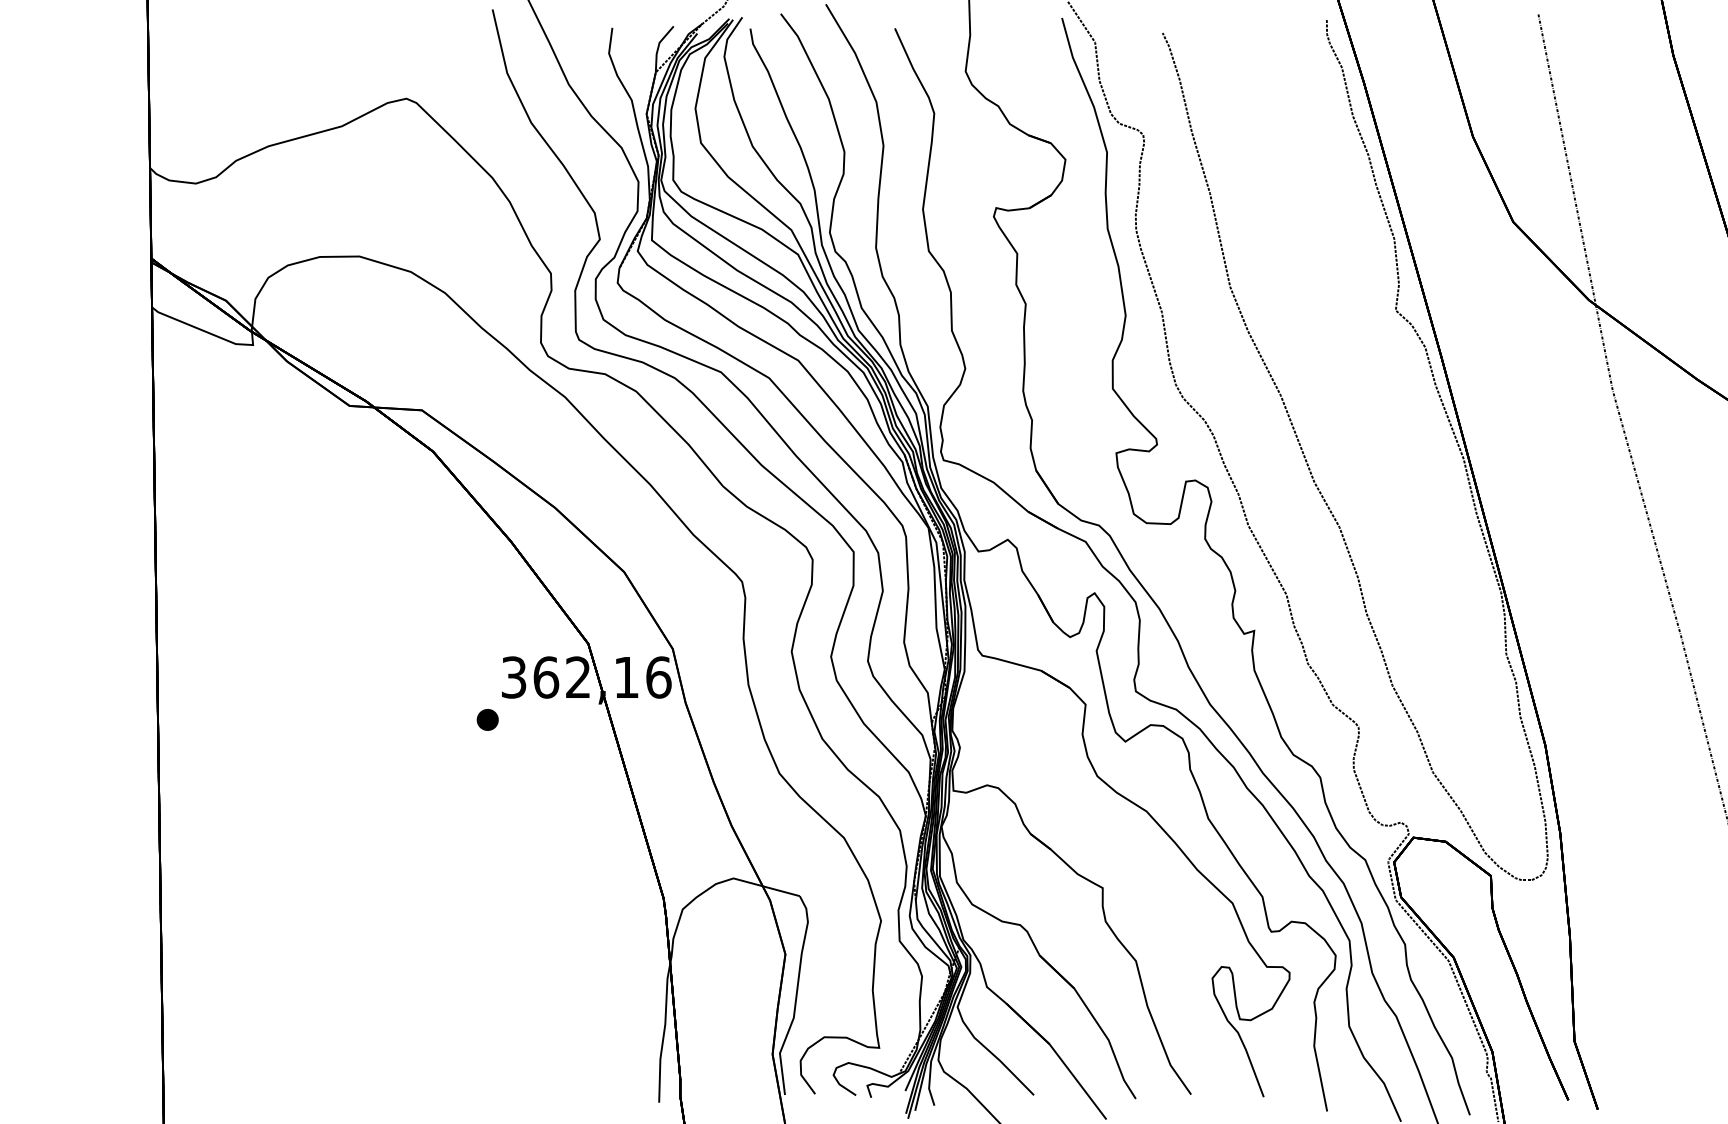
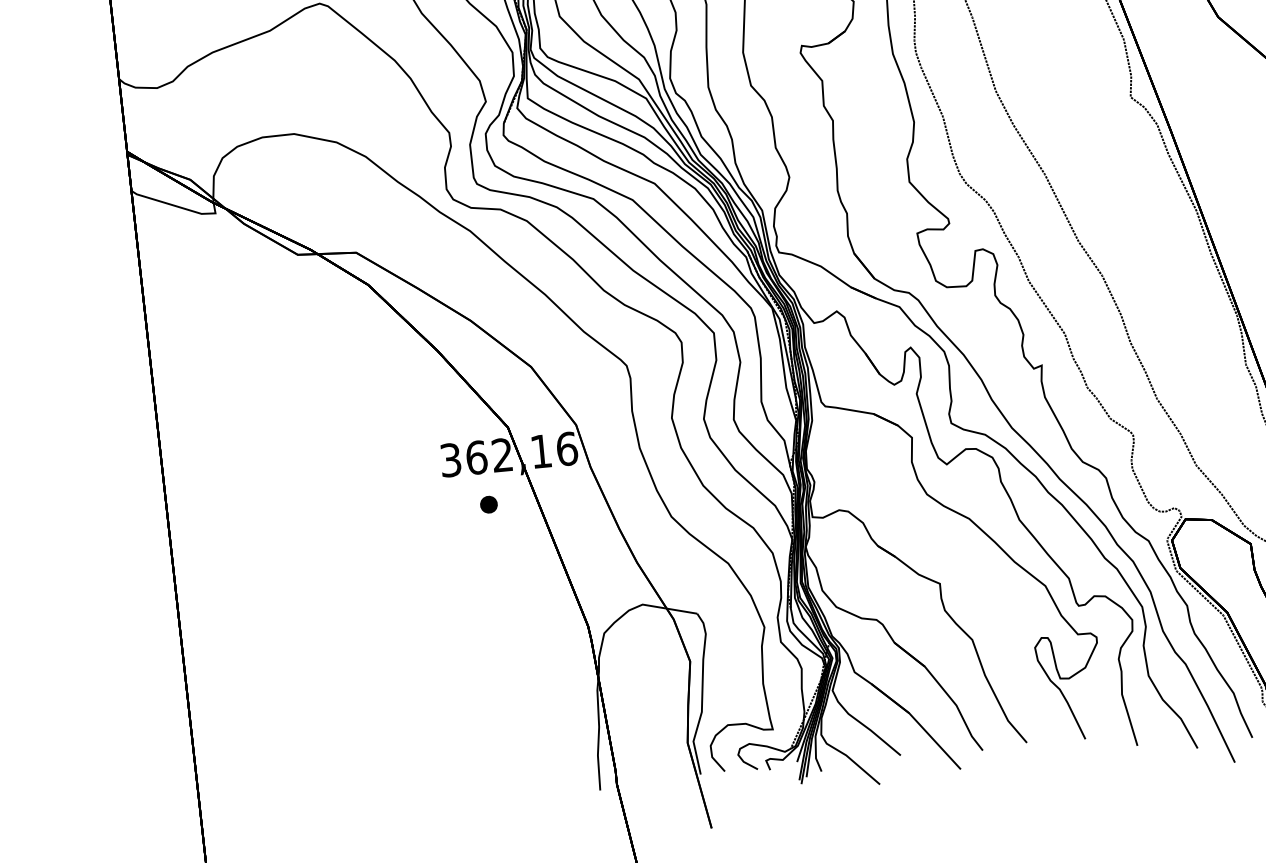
part: (487, 719) -> (488, 504), moved

